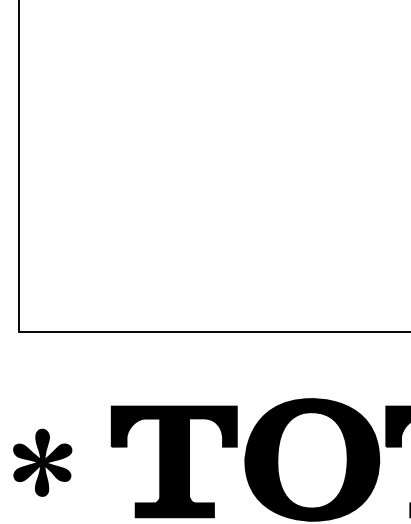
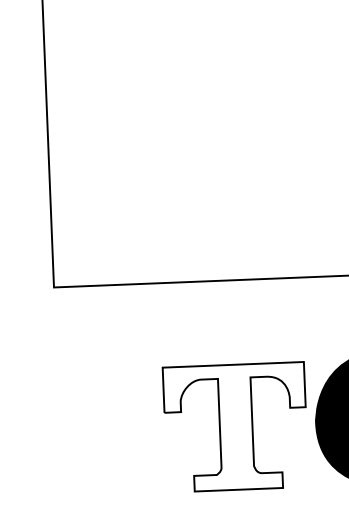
fill: (173, 461) -> (234, 426), removed
part: (42, 462) -> (86, 433), removed

